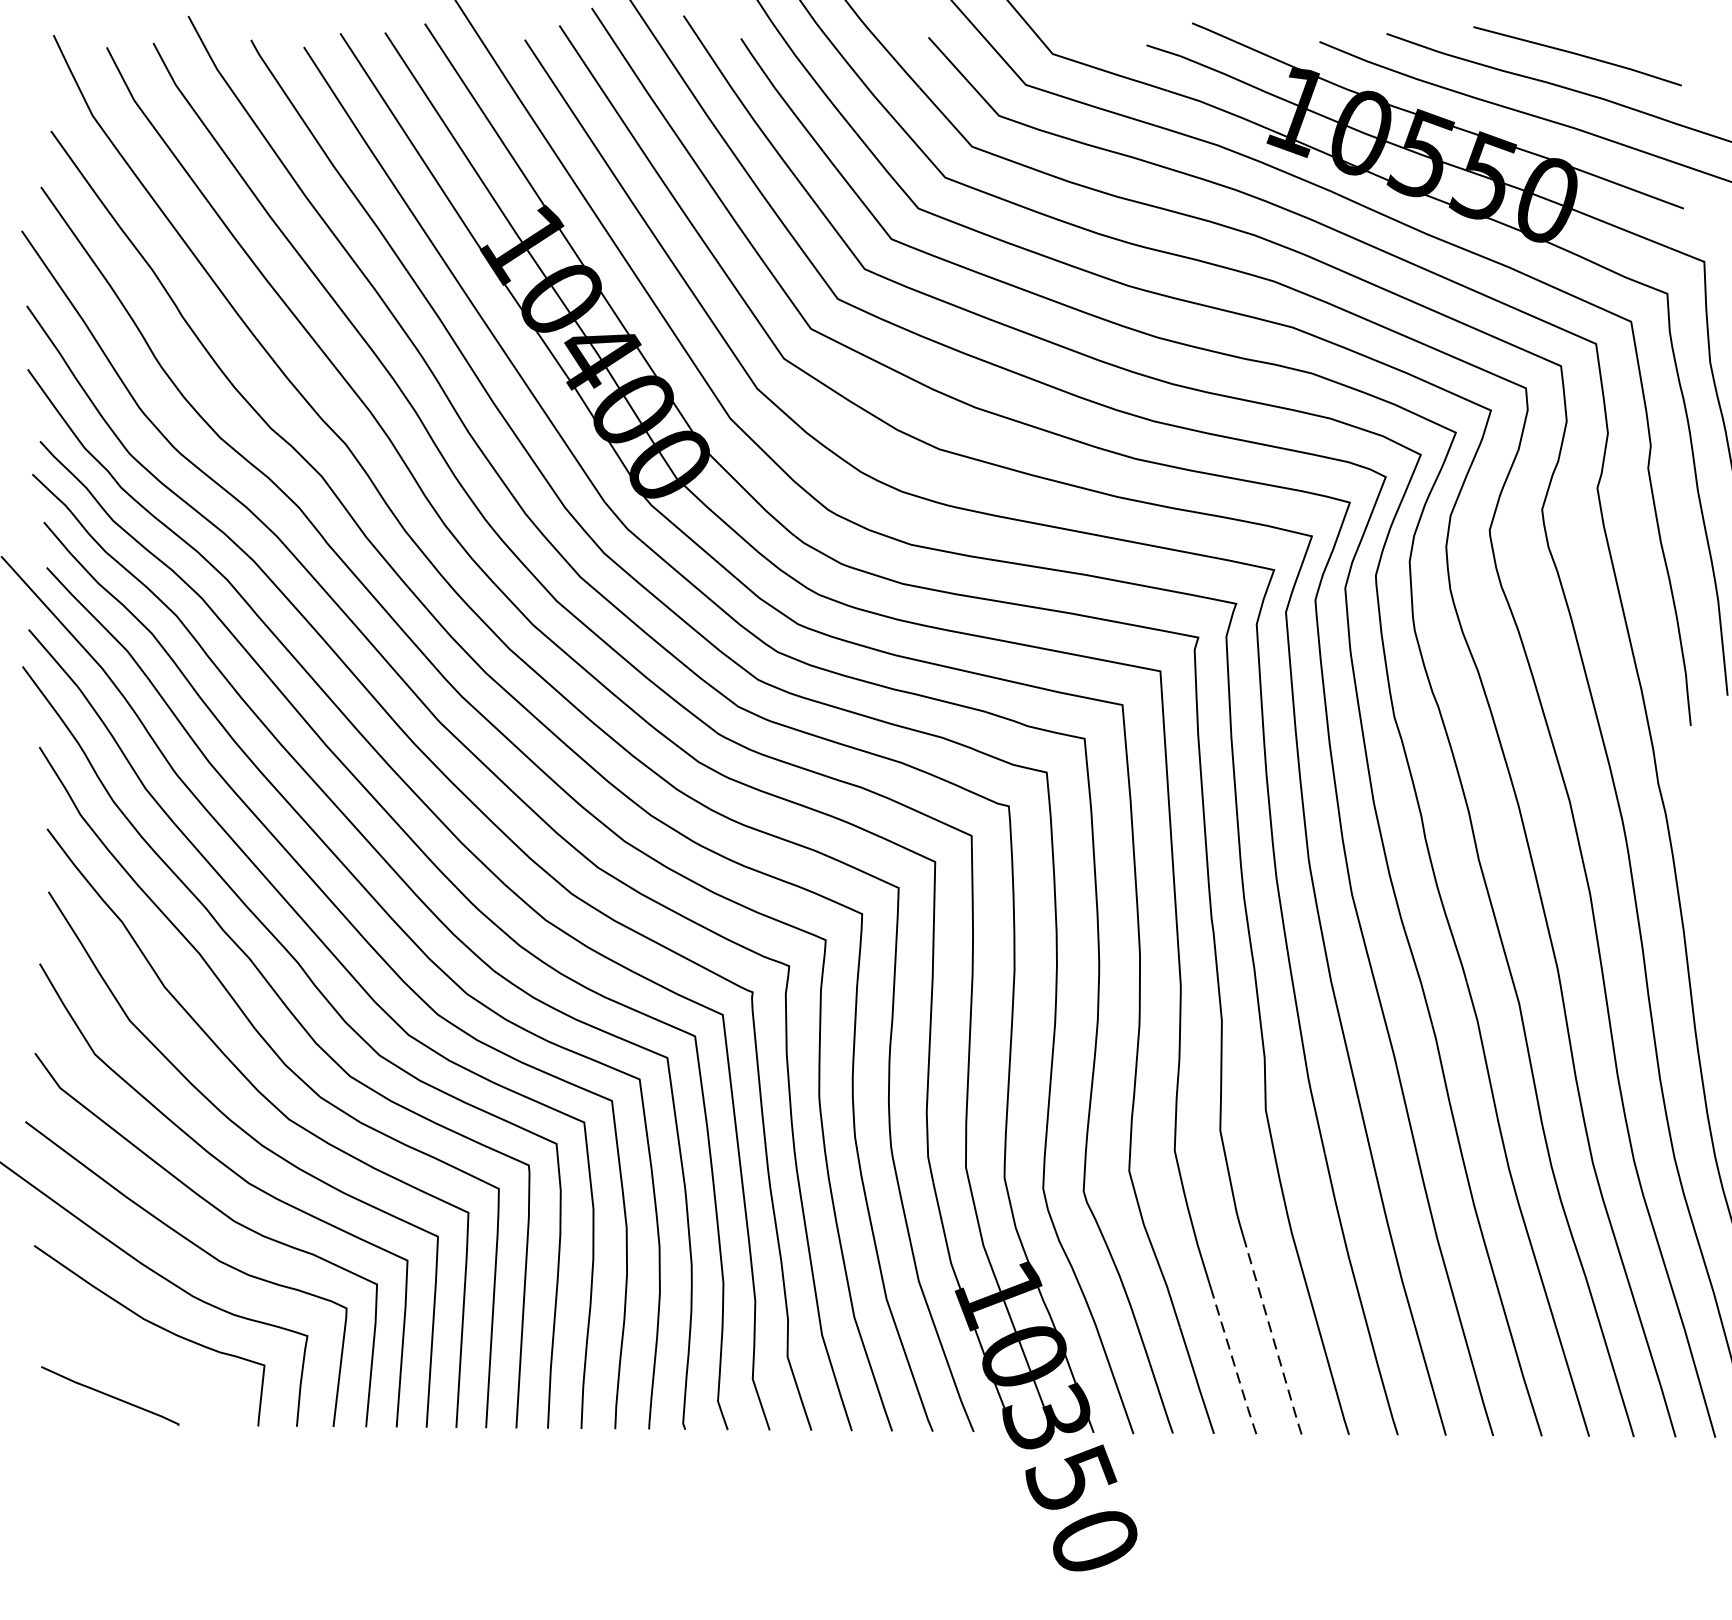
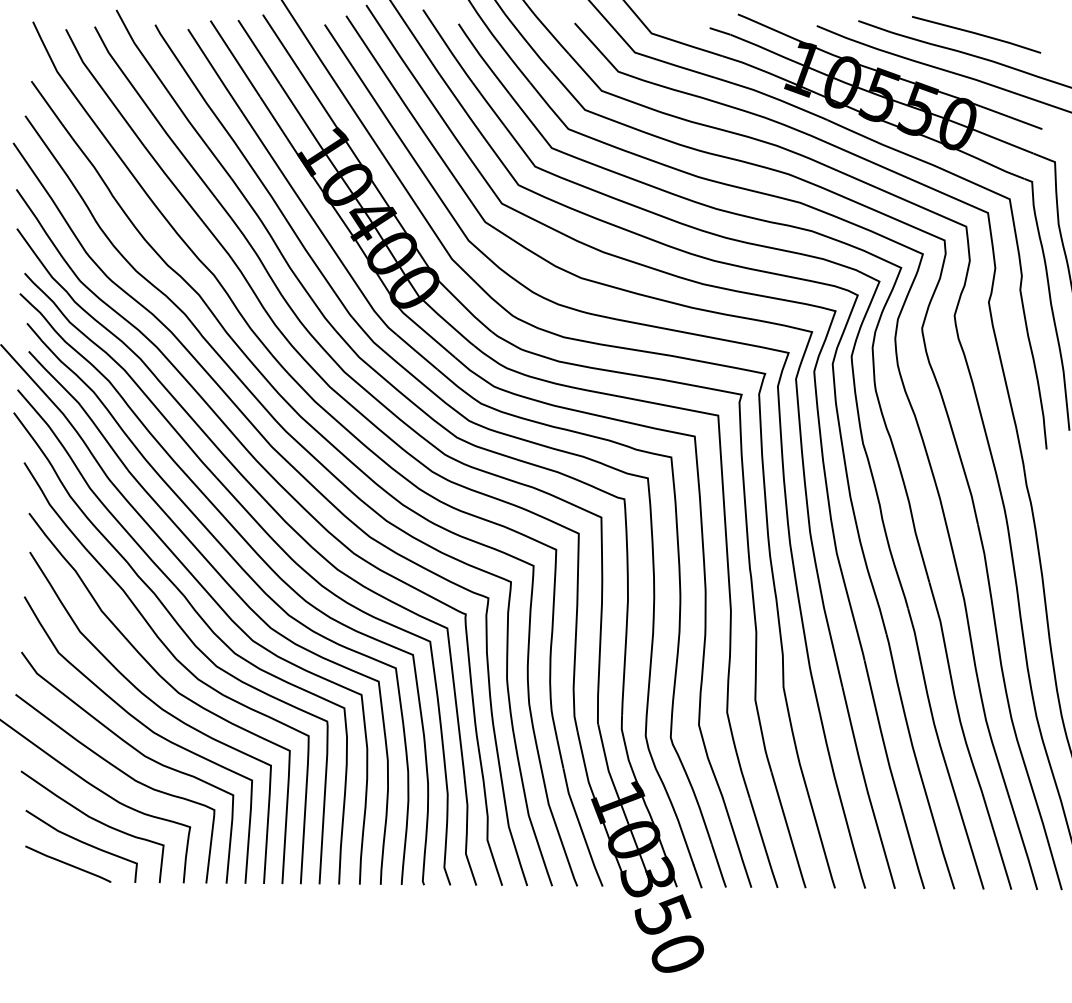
line: (1273, 1341) -> (788, 830), dashed -> solid
curve: (133, 1362) -> (82, 843), added
line: (1233, 1364) -> (763, 844), dashed -> solid

